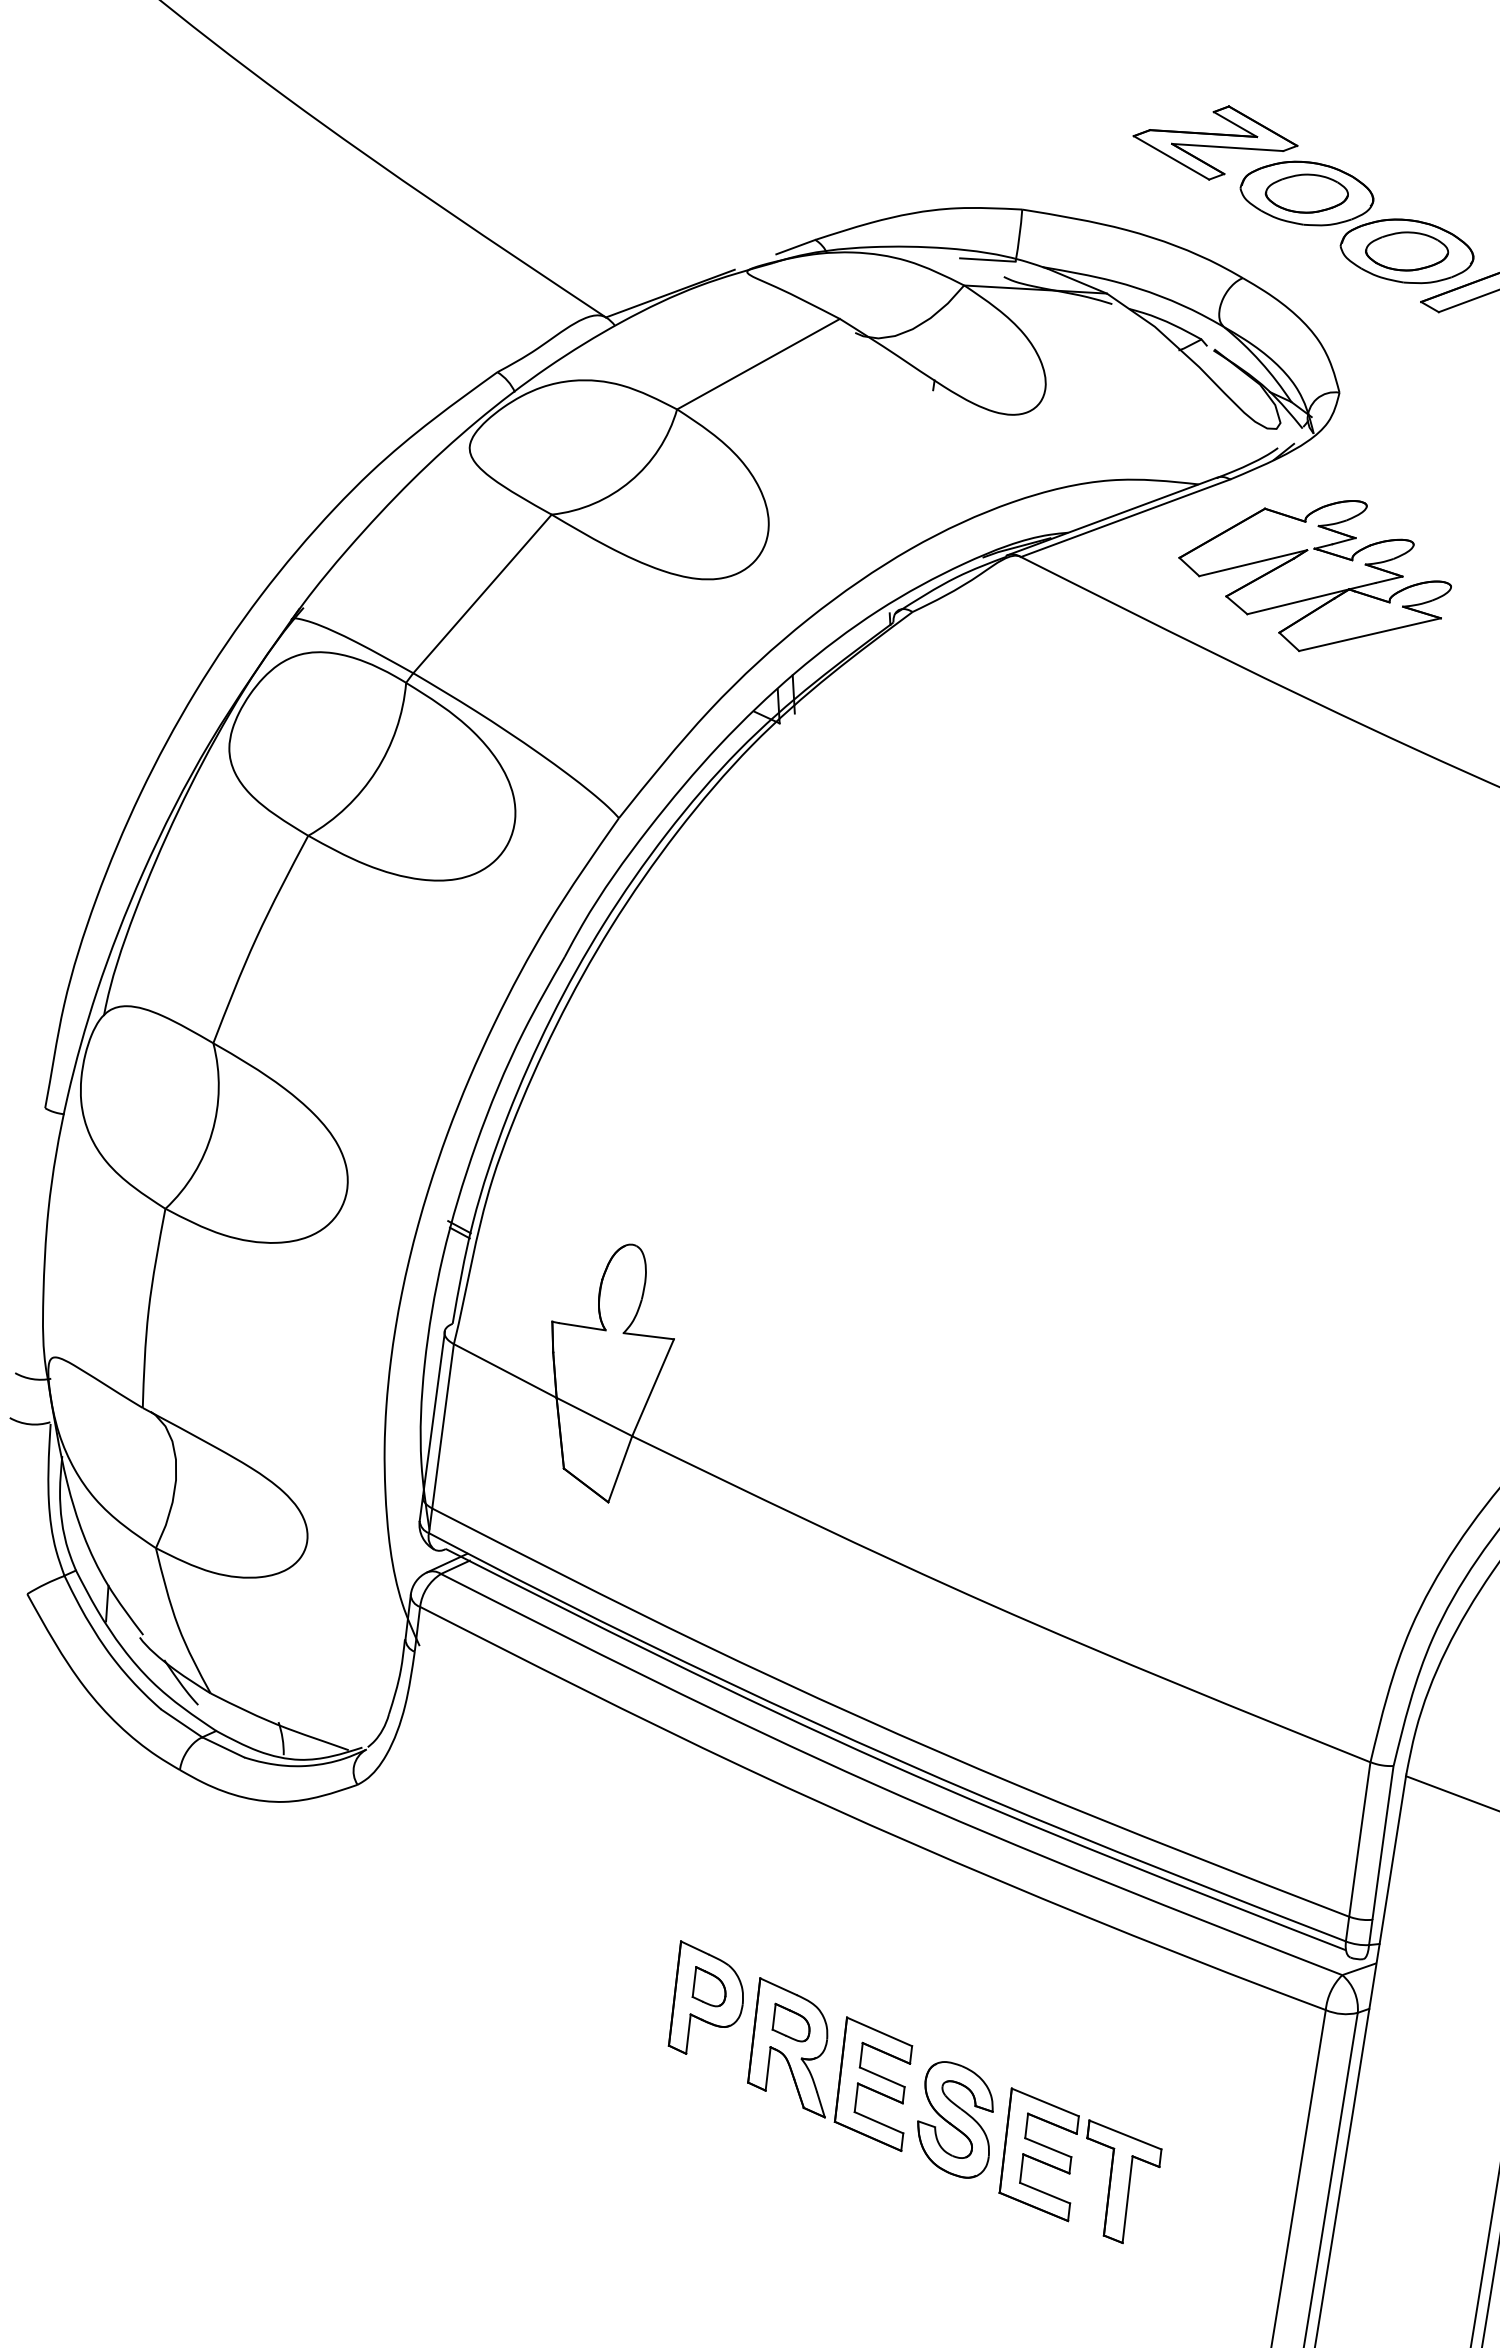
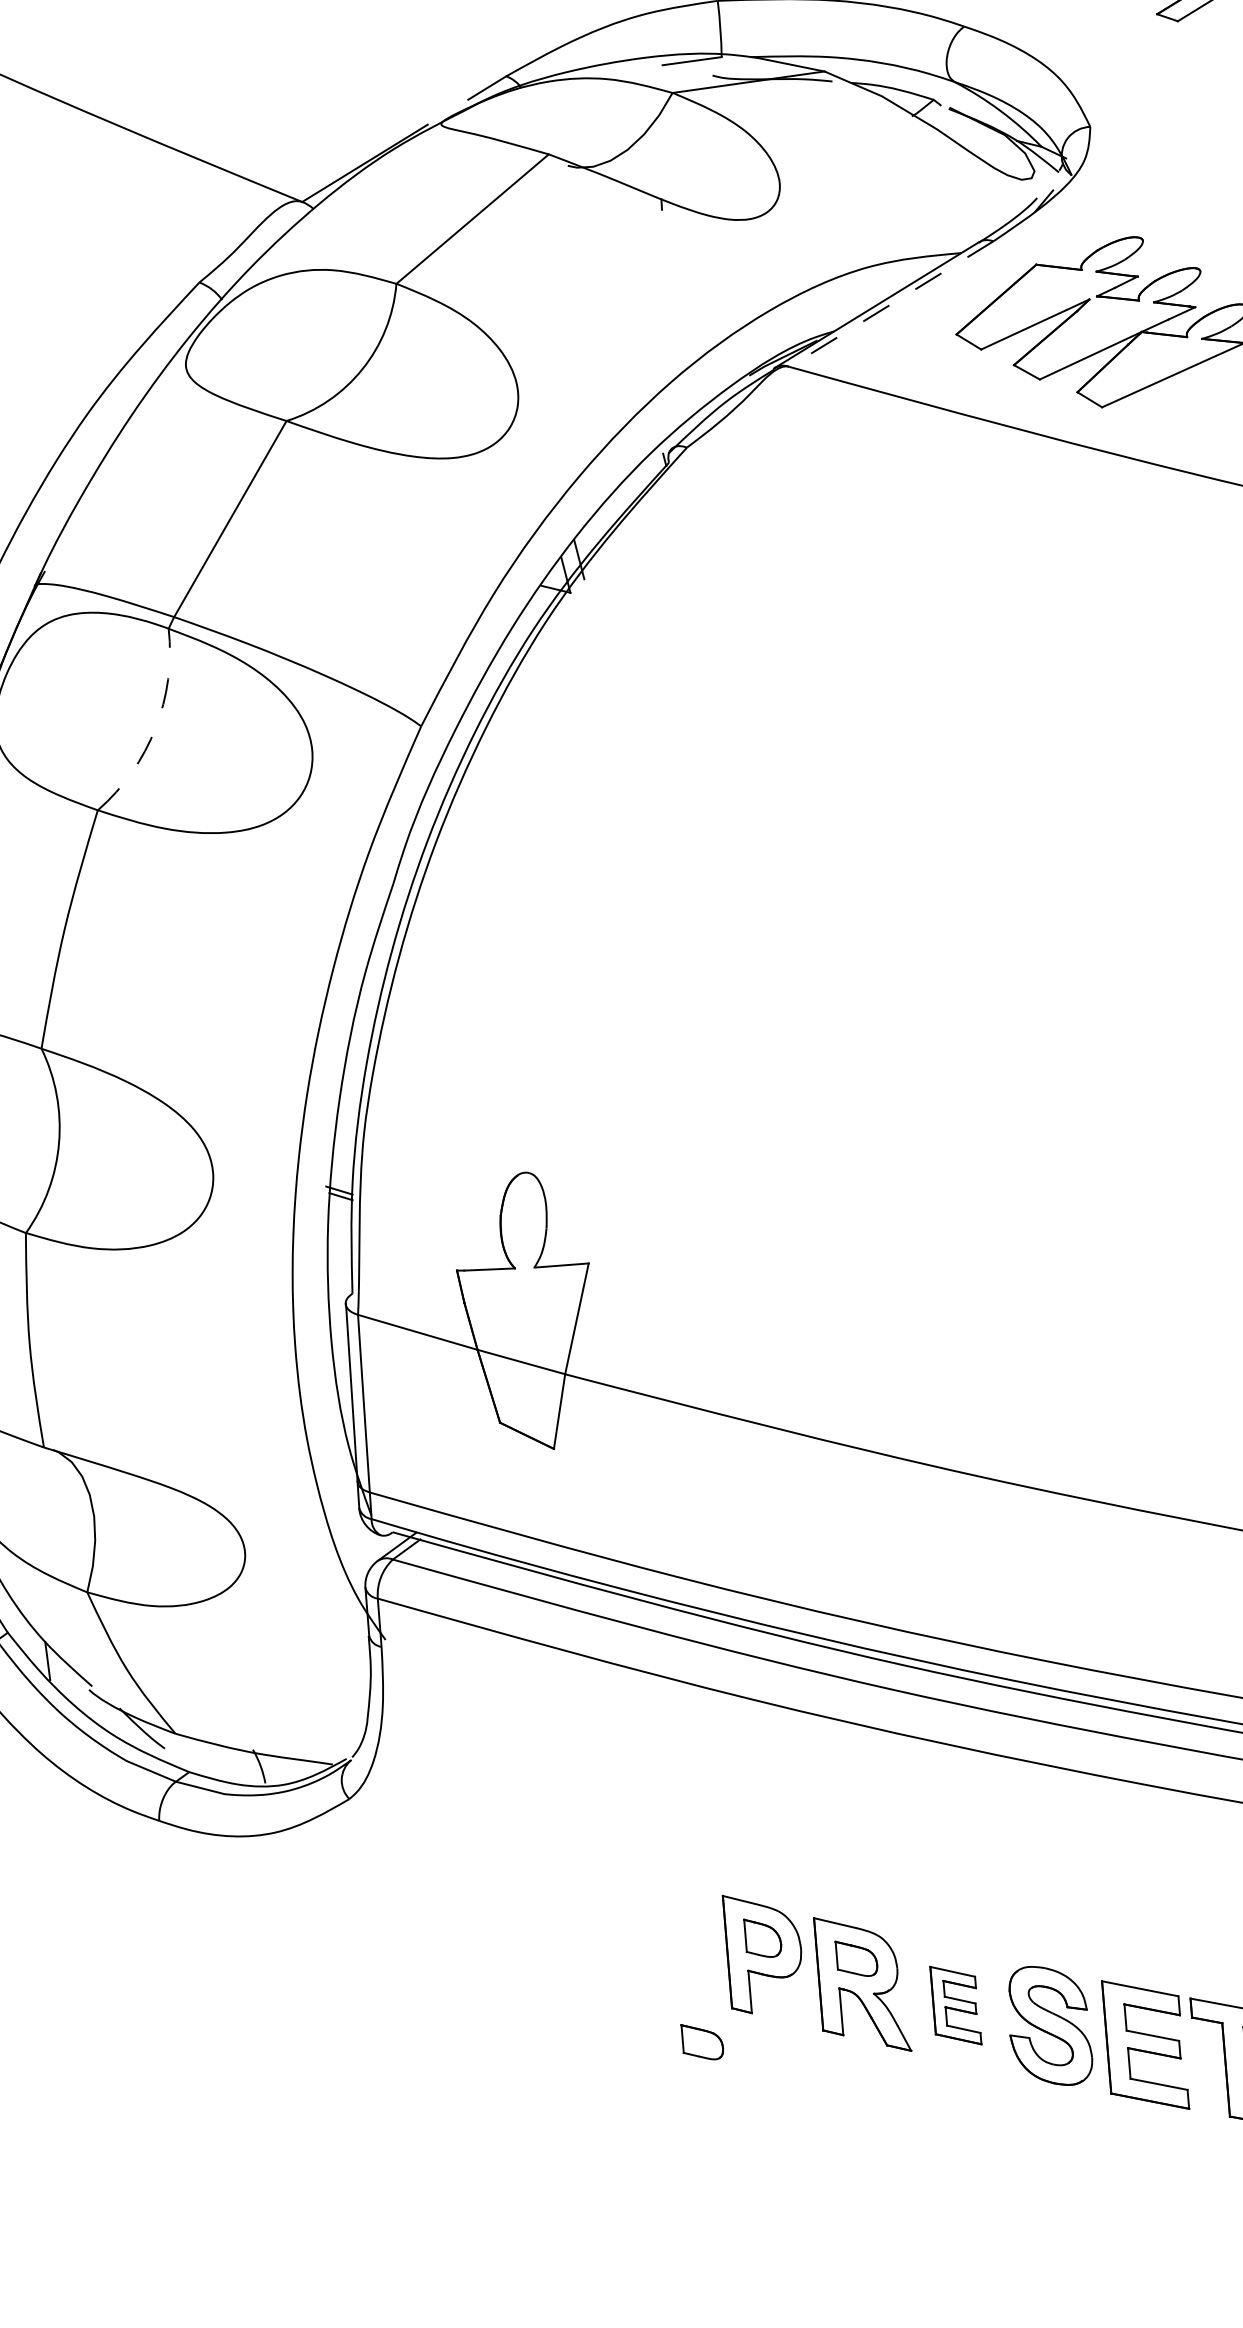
line: (1125, 518) -> (891, 304), solid -> dashed
arc: (376, 771) -> (156, 728), solid -> dashed
part: (634, 2070) -> (701, 2041), added
part: (873, 2083) -> (955, 2004), size x0.6

